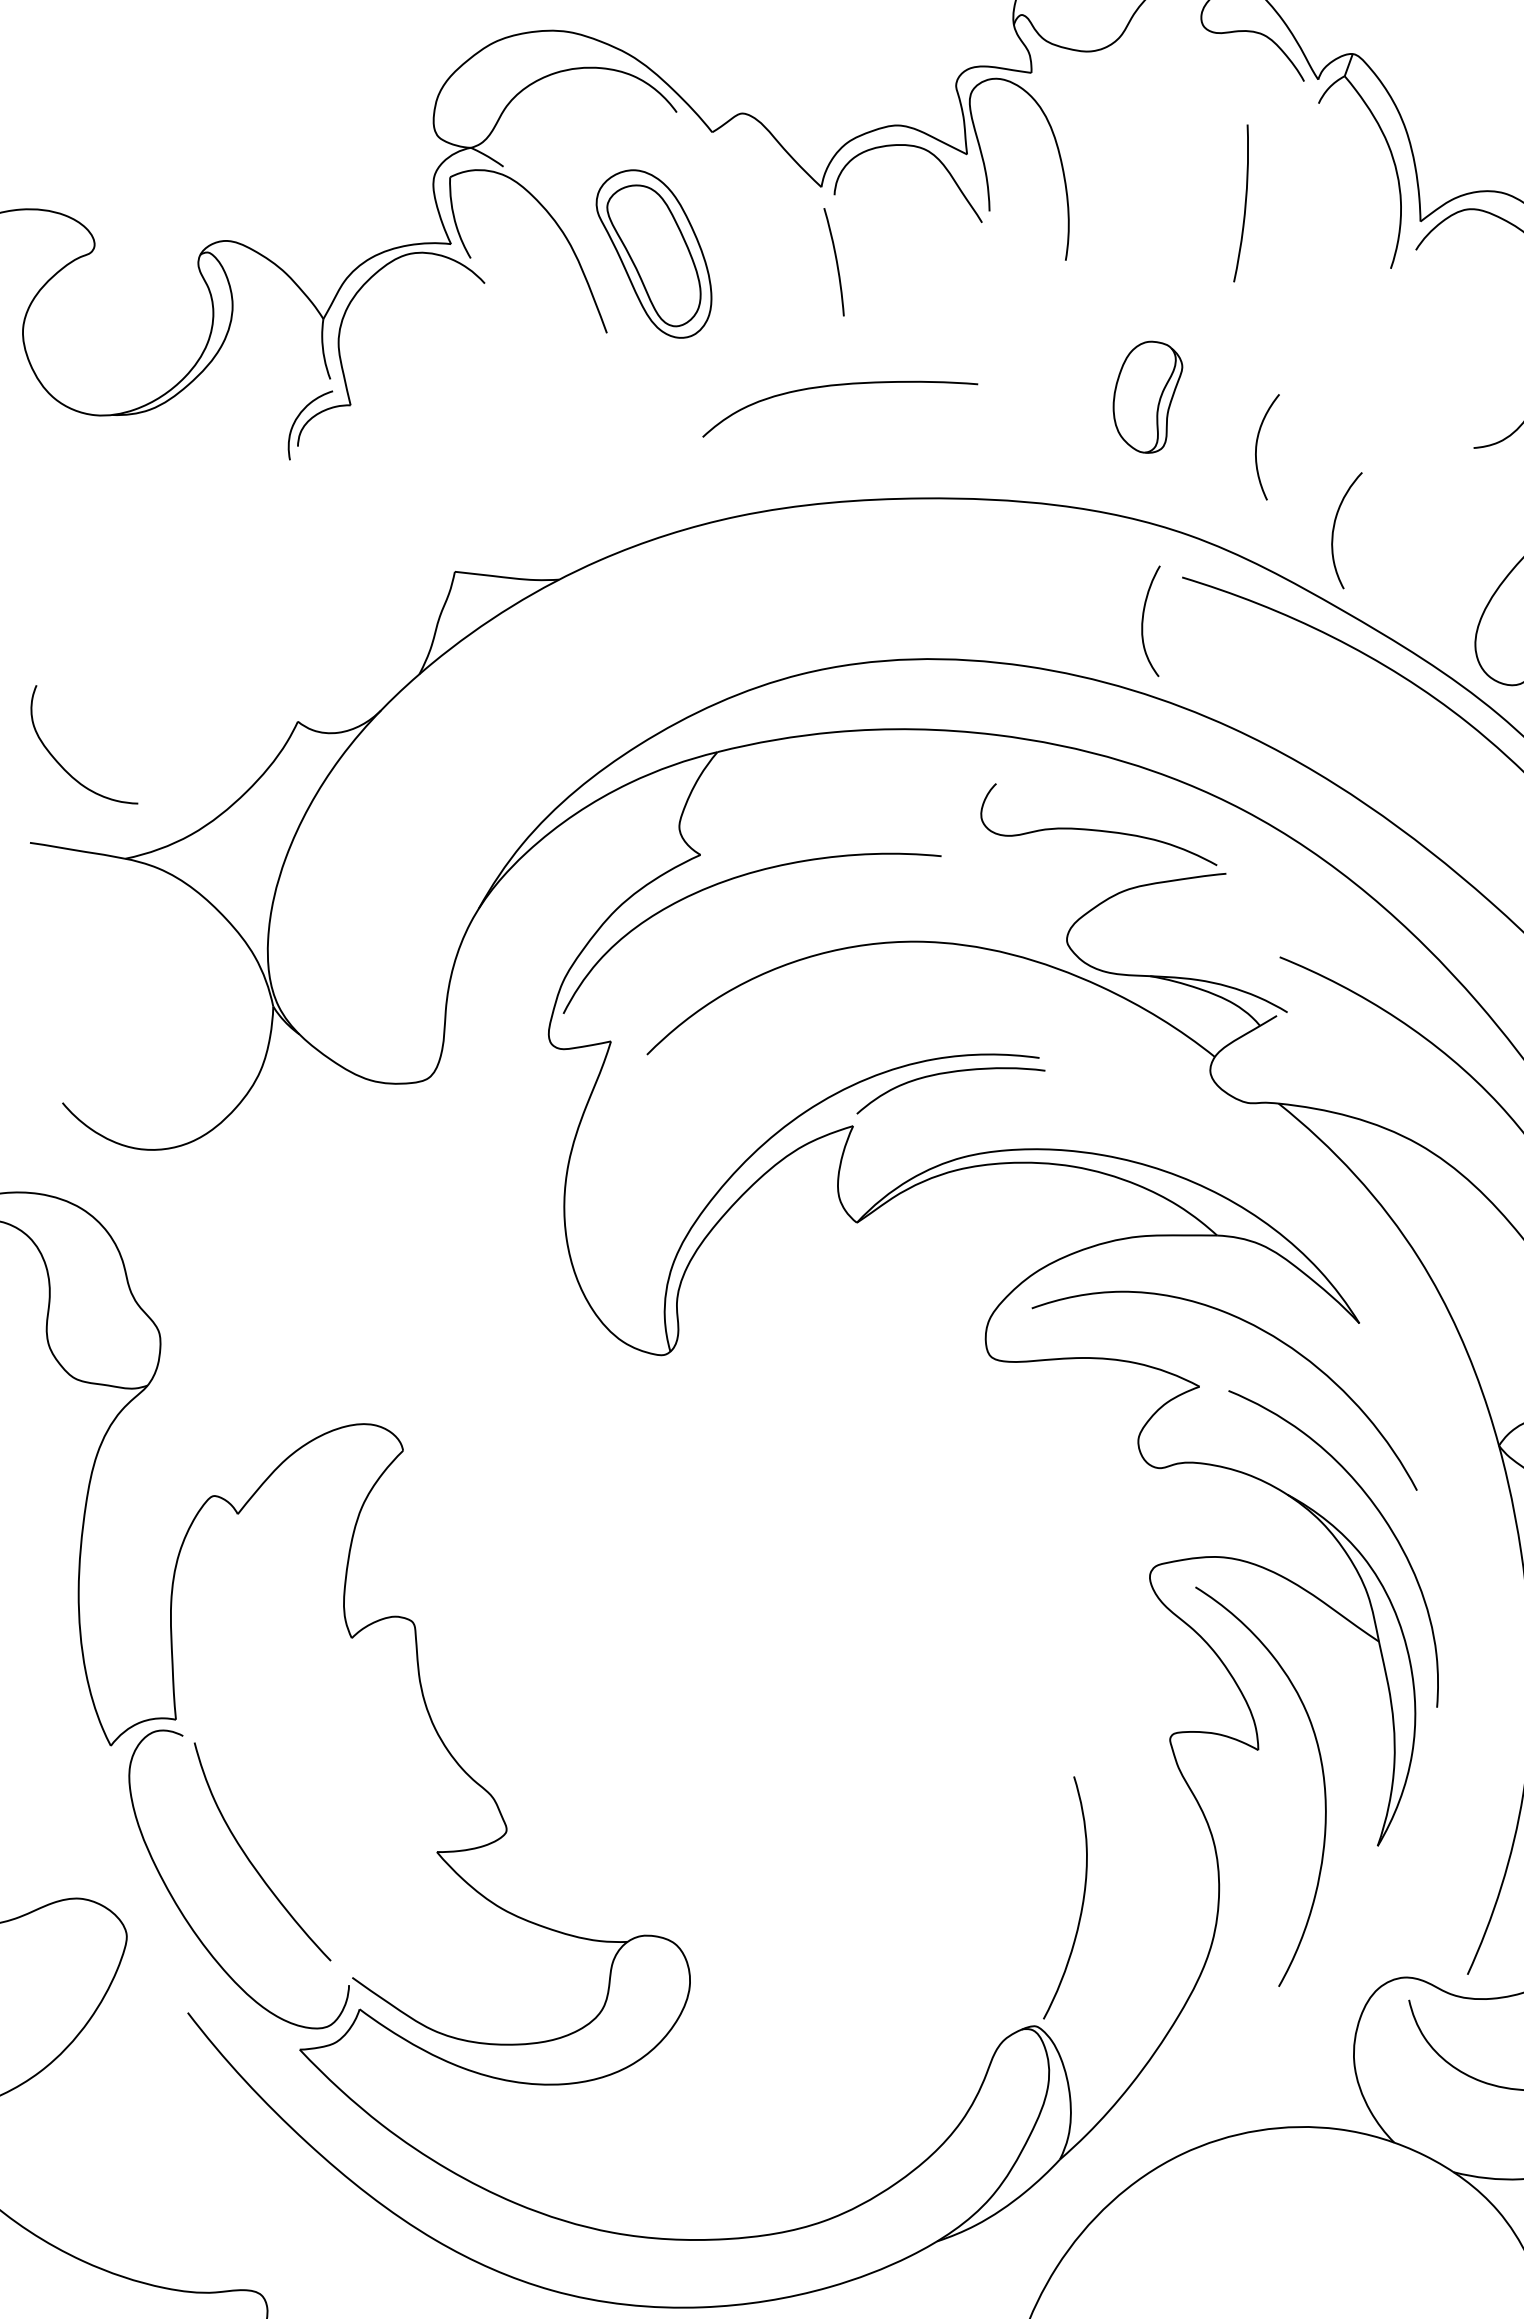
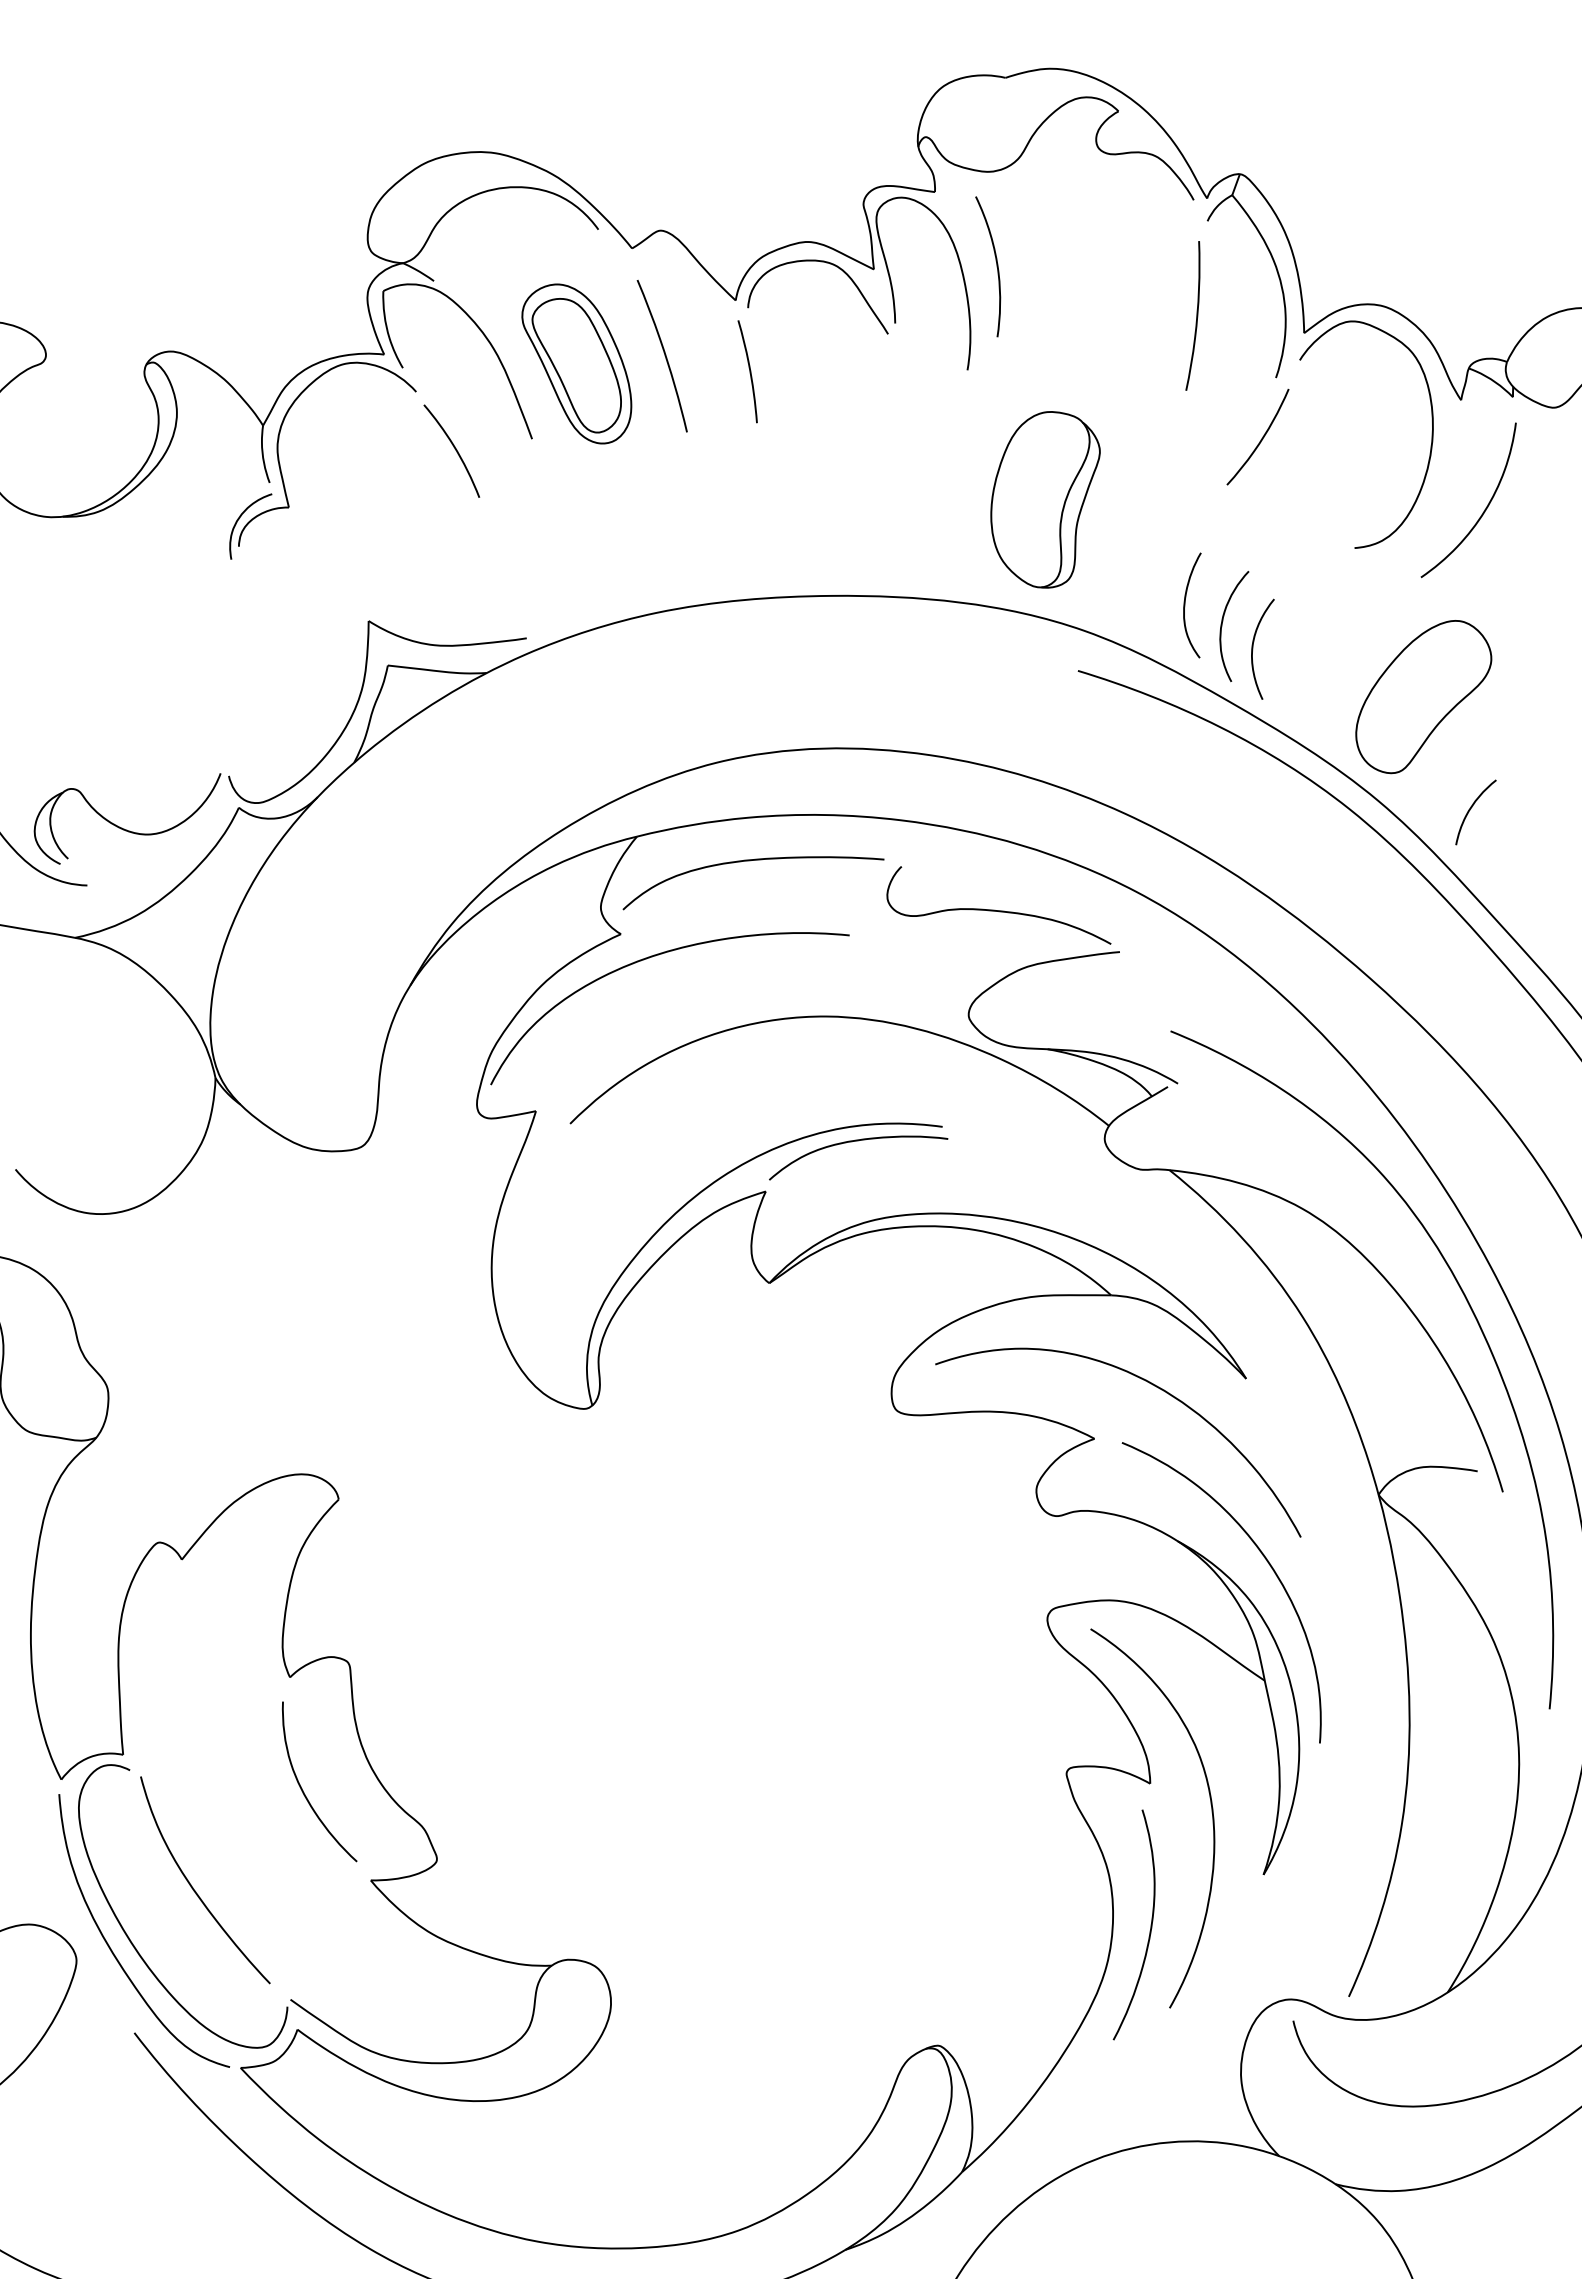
curve: (1096, 151) -> (996, 266), added
curve: (1244, 202) -> (1196, 315), moved
curve: (746, 246) -> (664, 356), added
curve: (1374, 333) -> (1260, 439), added
curve: (525, 344) -> (454, 449), added
curve: (837, 386) -> (750, 861), moved
part: (1147, 396) -> (1045, 499), size x1.67
curve: (1257, 446) -> (1253, 648), moved
curve: (1143, 621) -> (1185, 605), moved
part: (372, 683) -> (309, 771), added
curve: (366, 1757) -> (303, 1790), added
curve: (1082, 1897) -> (1150, 1924), moved
curve: (163, 1923) -> (111, 1948), added

